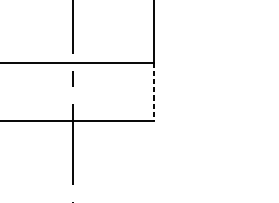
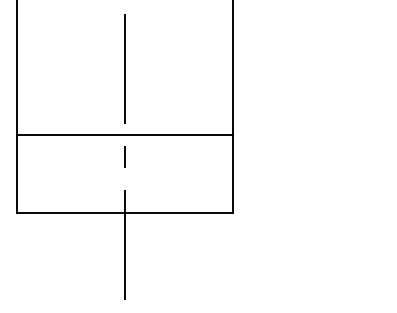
line: (154, 91) -> (233, 174), dashed -> solid

